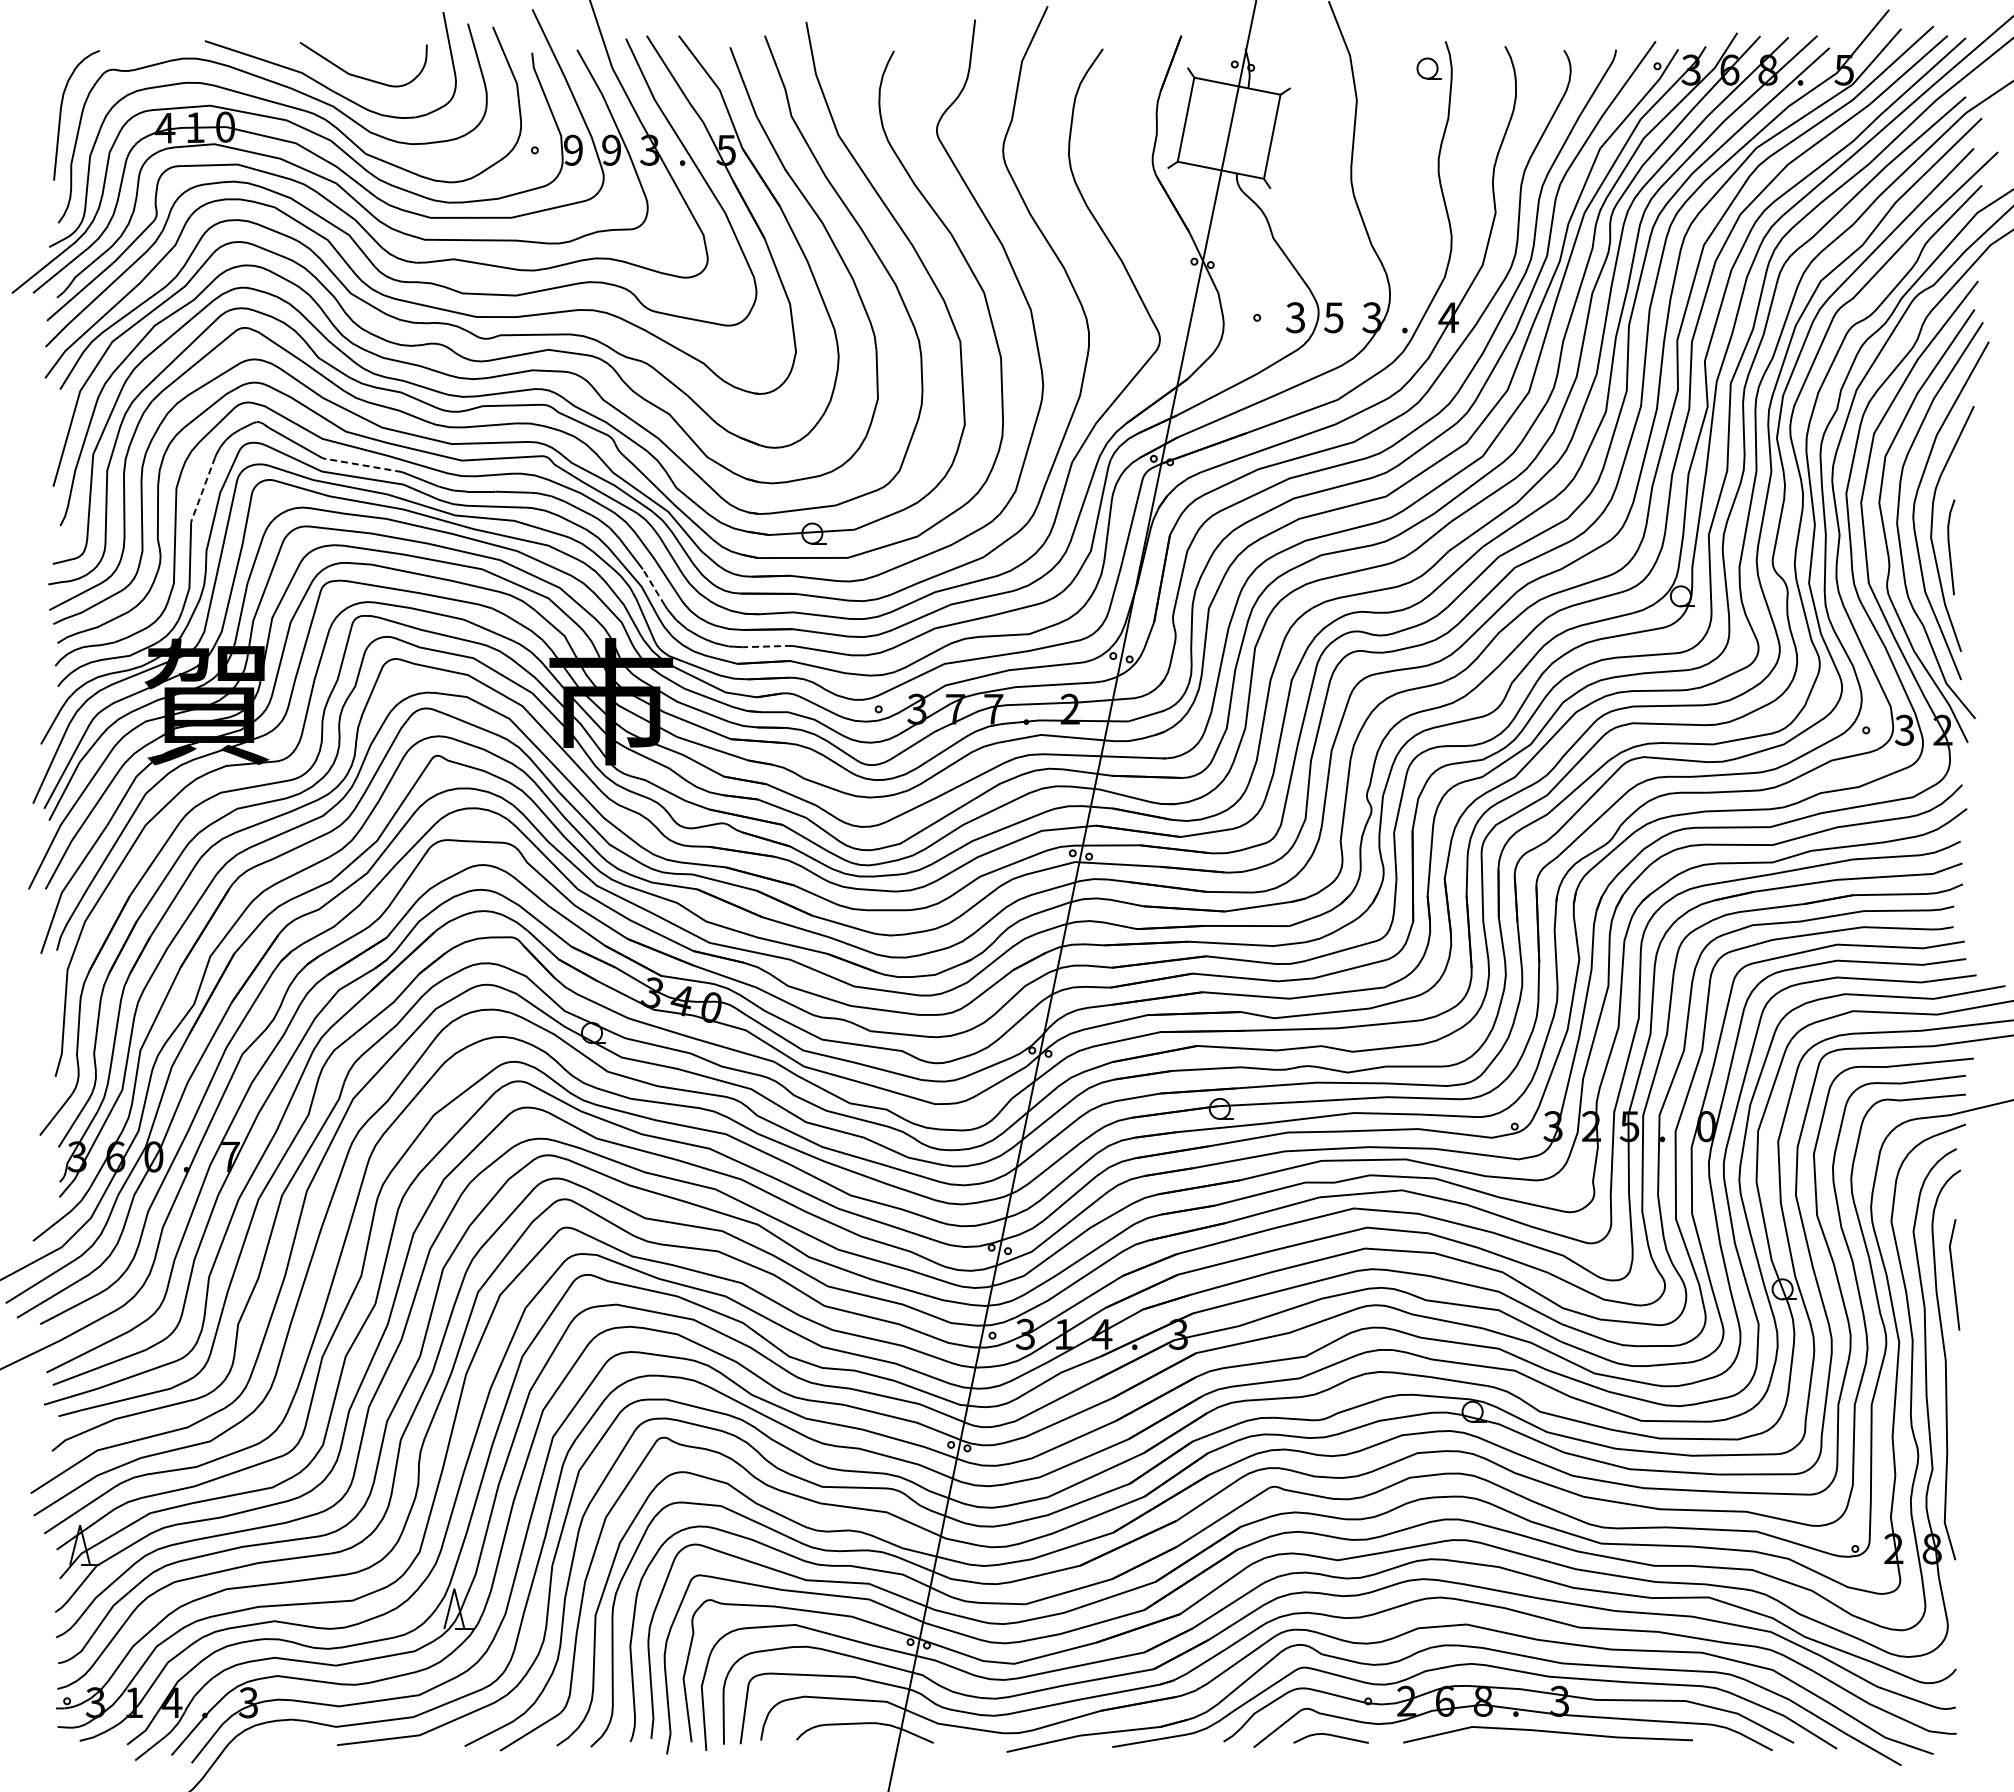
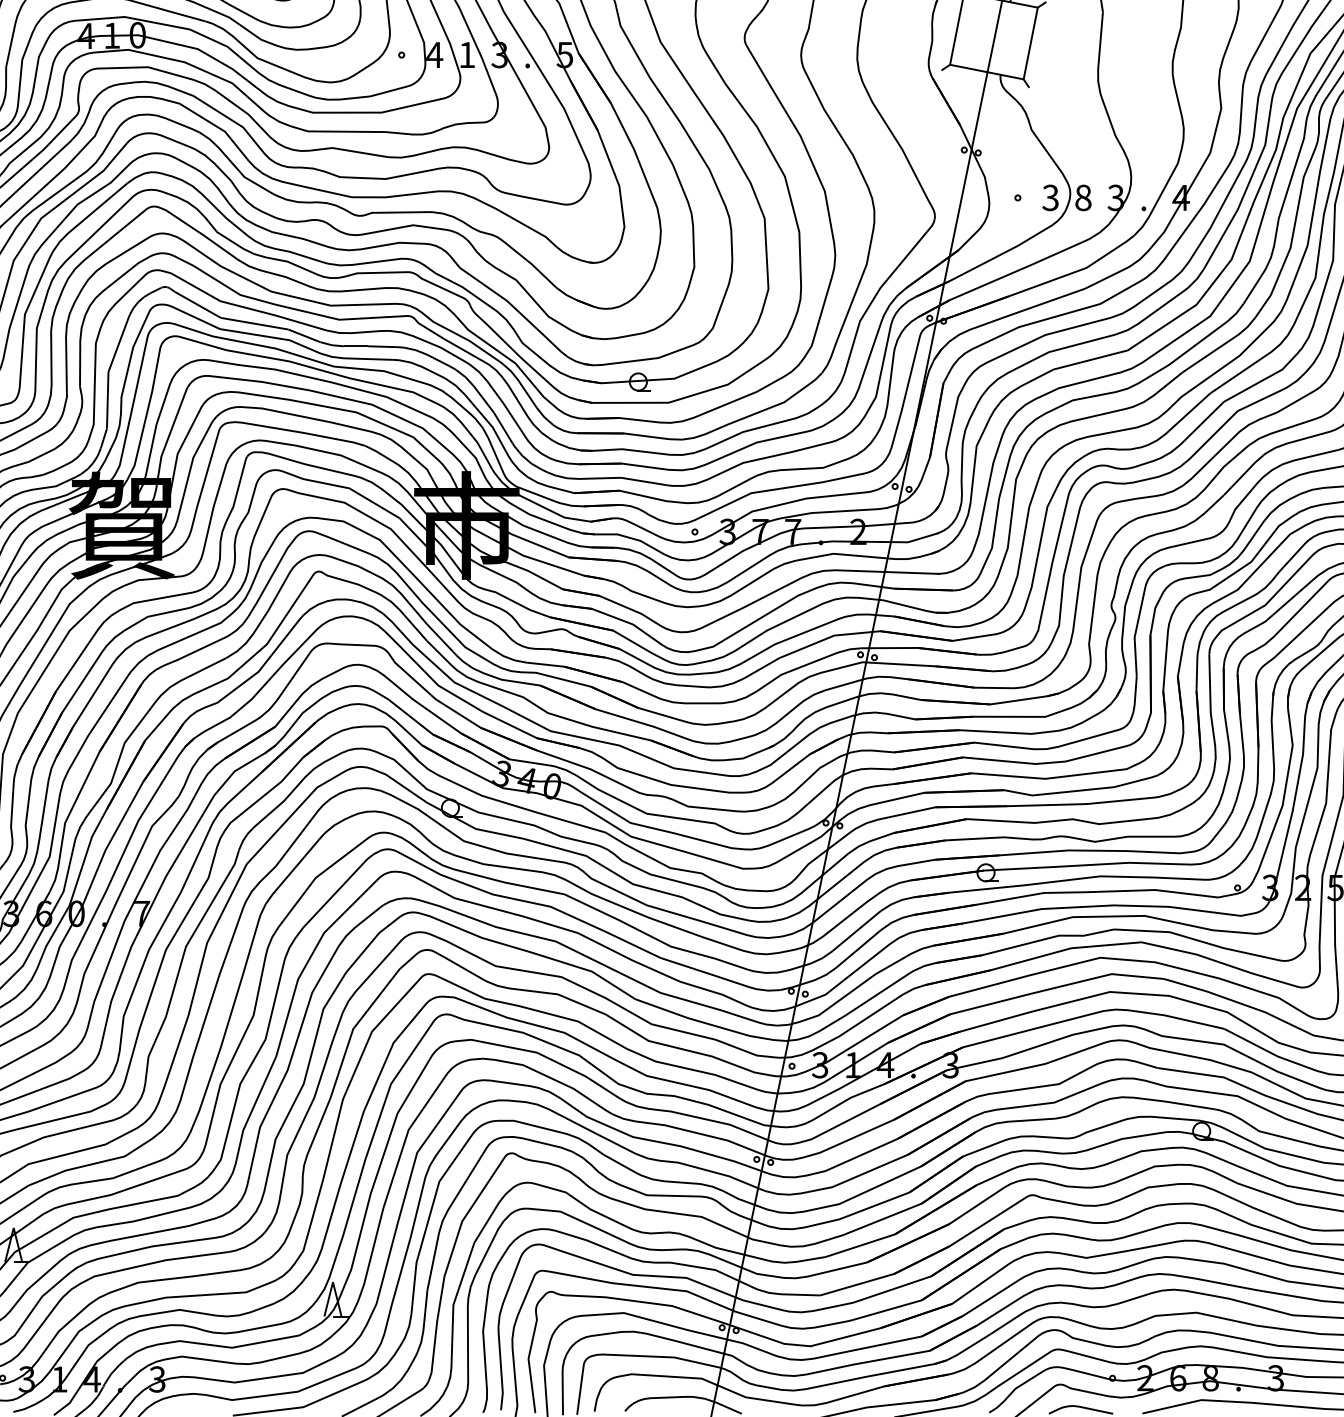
text: (573, 149) -> (434, 54), 9 -> 4
text: (611, 149) -> (467, 54), 9 -> 1
text: (1333, 317) -> (1082, 197), 5 -> 8
line: (362, 465) -> (254, 323), dashed -> solid
line: (203, 490) -> (118, 345), dashed -> solid
line: (653, 587) -> (502, 428), dashed -> solid
line: (767, 646) -> (600, 478), dashed -> solid

